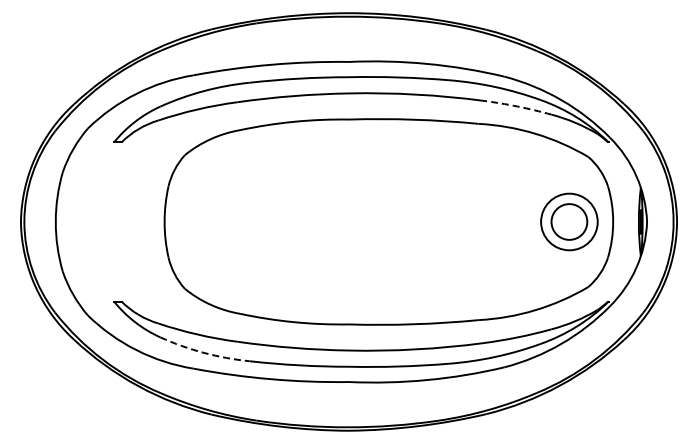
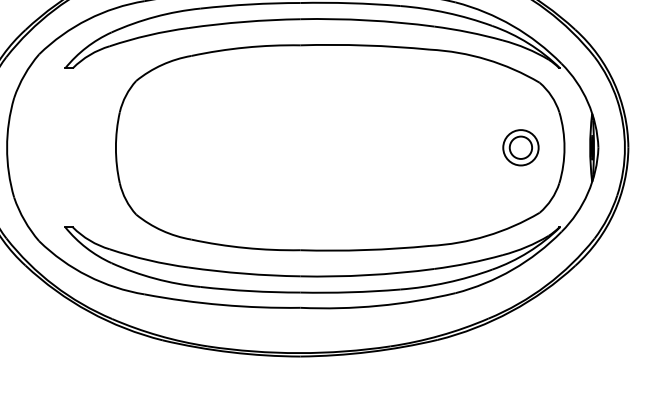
arc: (517, 106) -> (468, 32), dashed -> solid
part: (569, 221) -> (520, 147), size x0.62
arc: (203, 352) -> (154, 278), dashed -> solid

